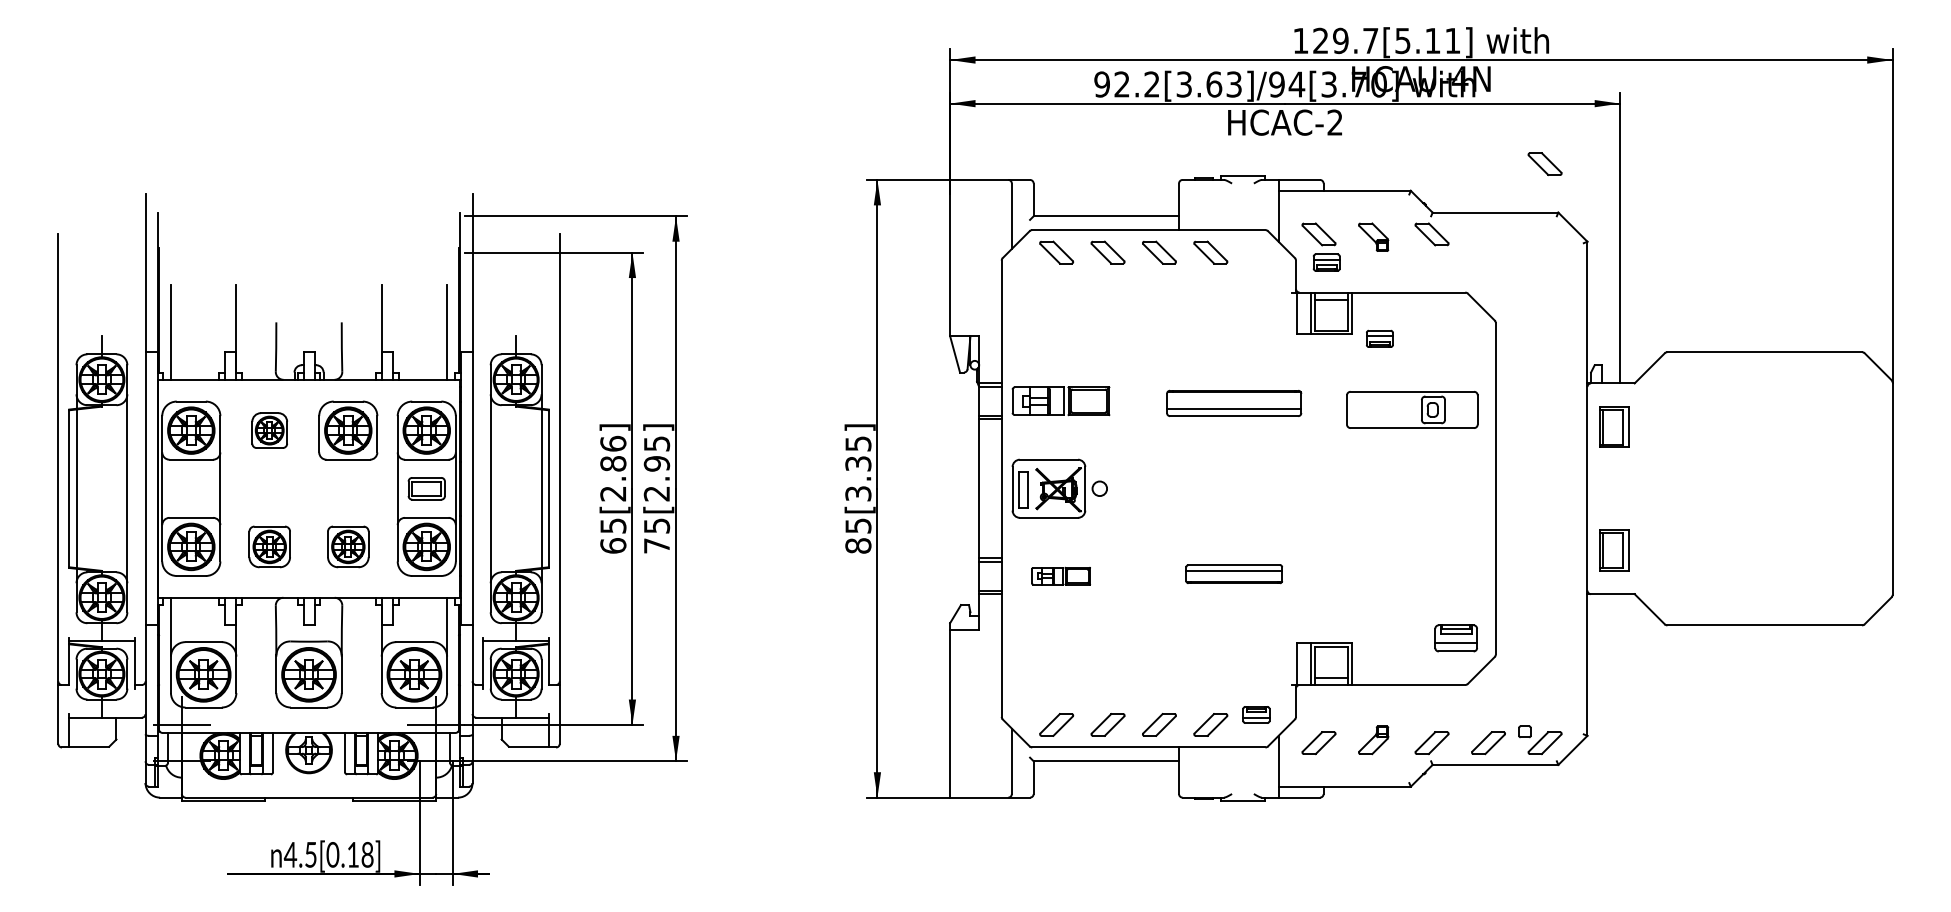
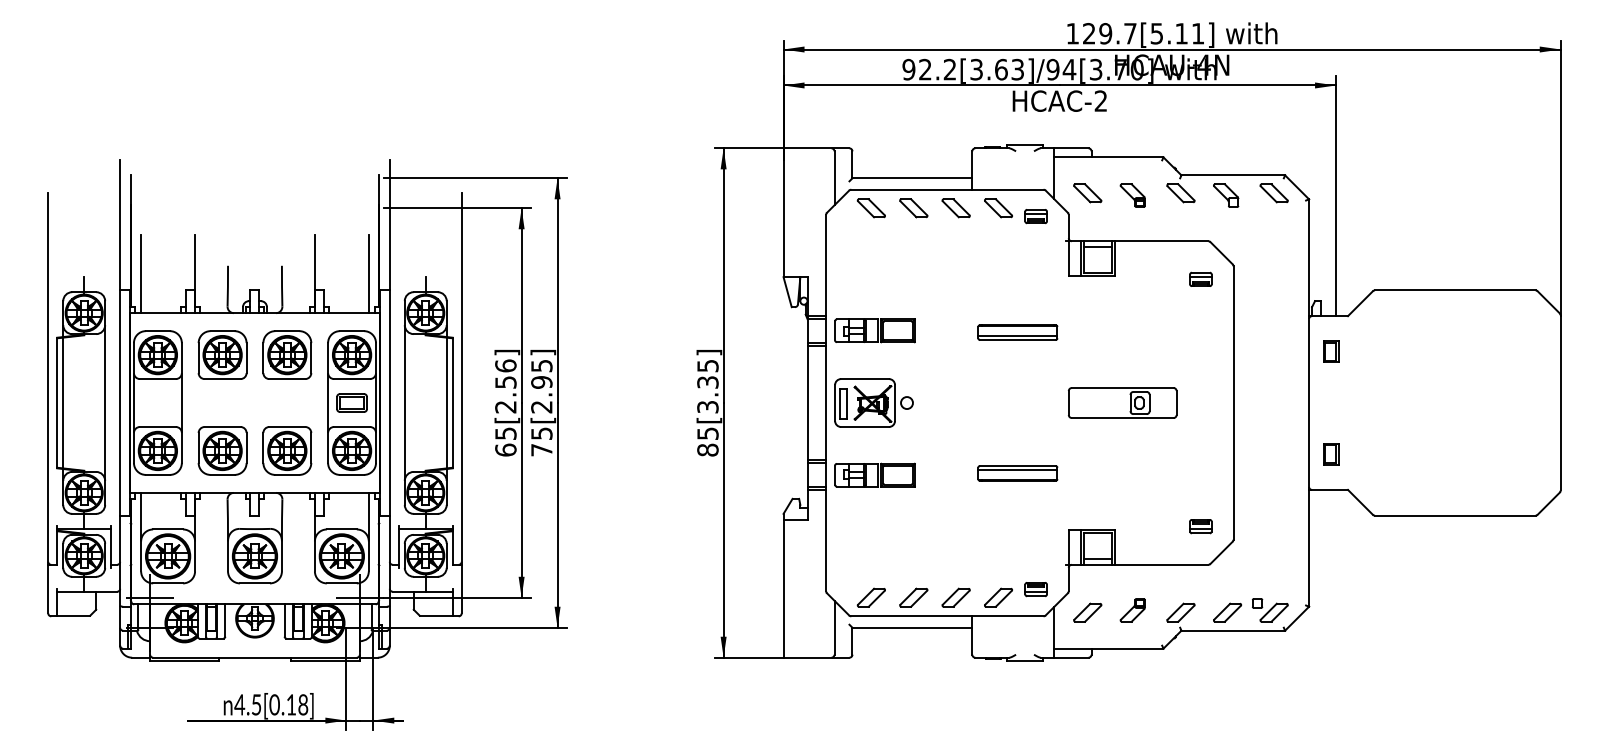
part: (1544, 164) -> (1273, 193), moved
part: (1487, 237) -> (1226, 195), added
part: (1325, 262) -> (1035, 216), moved
part: (1379, 337) -> (1200, 278), moved
part: (1233, 403) -> (1017, 332), size x0.71
part: (1412, 409) -> (1122, 402), moved
part: (1614, 426) -> (1331, 351), size x0.62
part: (269, 429) -> (222, 354), size x1.67
text: (612, 463) -> (505, 382), 65[2.86] -> 65[2.56]
part: (269, 546) -> (222, 450), size x1.43
part: (348, 546) -> (287, 450), size x1.43
part: (1614, 551) -> (1331, 454), size x0.62
part: (1060, 575) -> (874, 474), size x1.67
part: (1455, 638) -> (1200, 526), size x0.62

